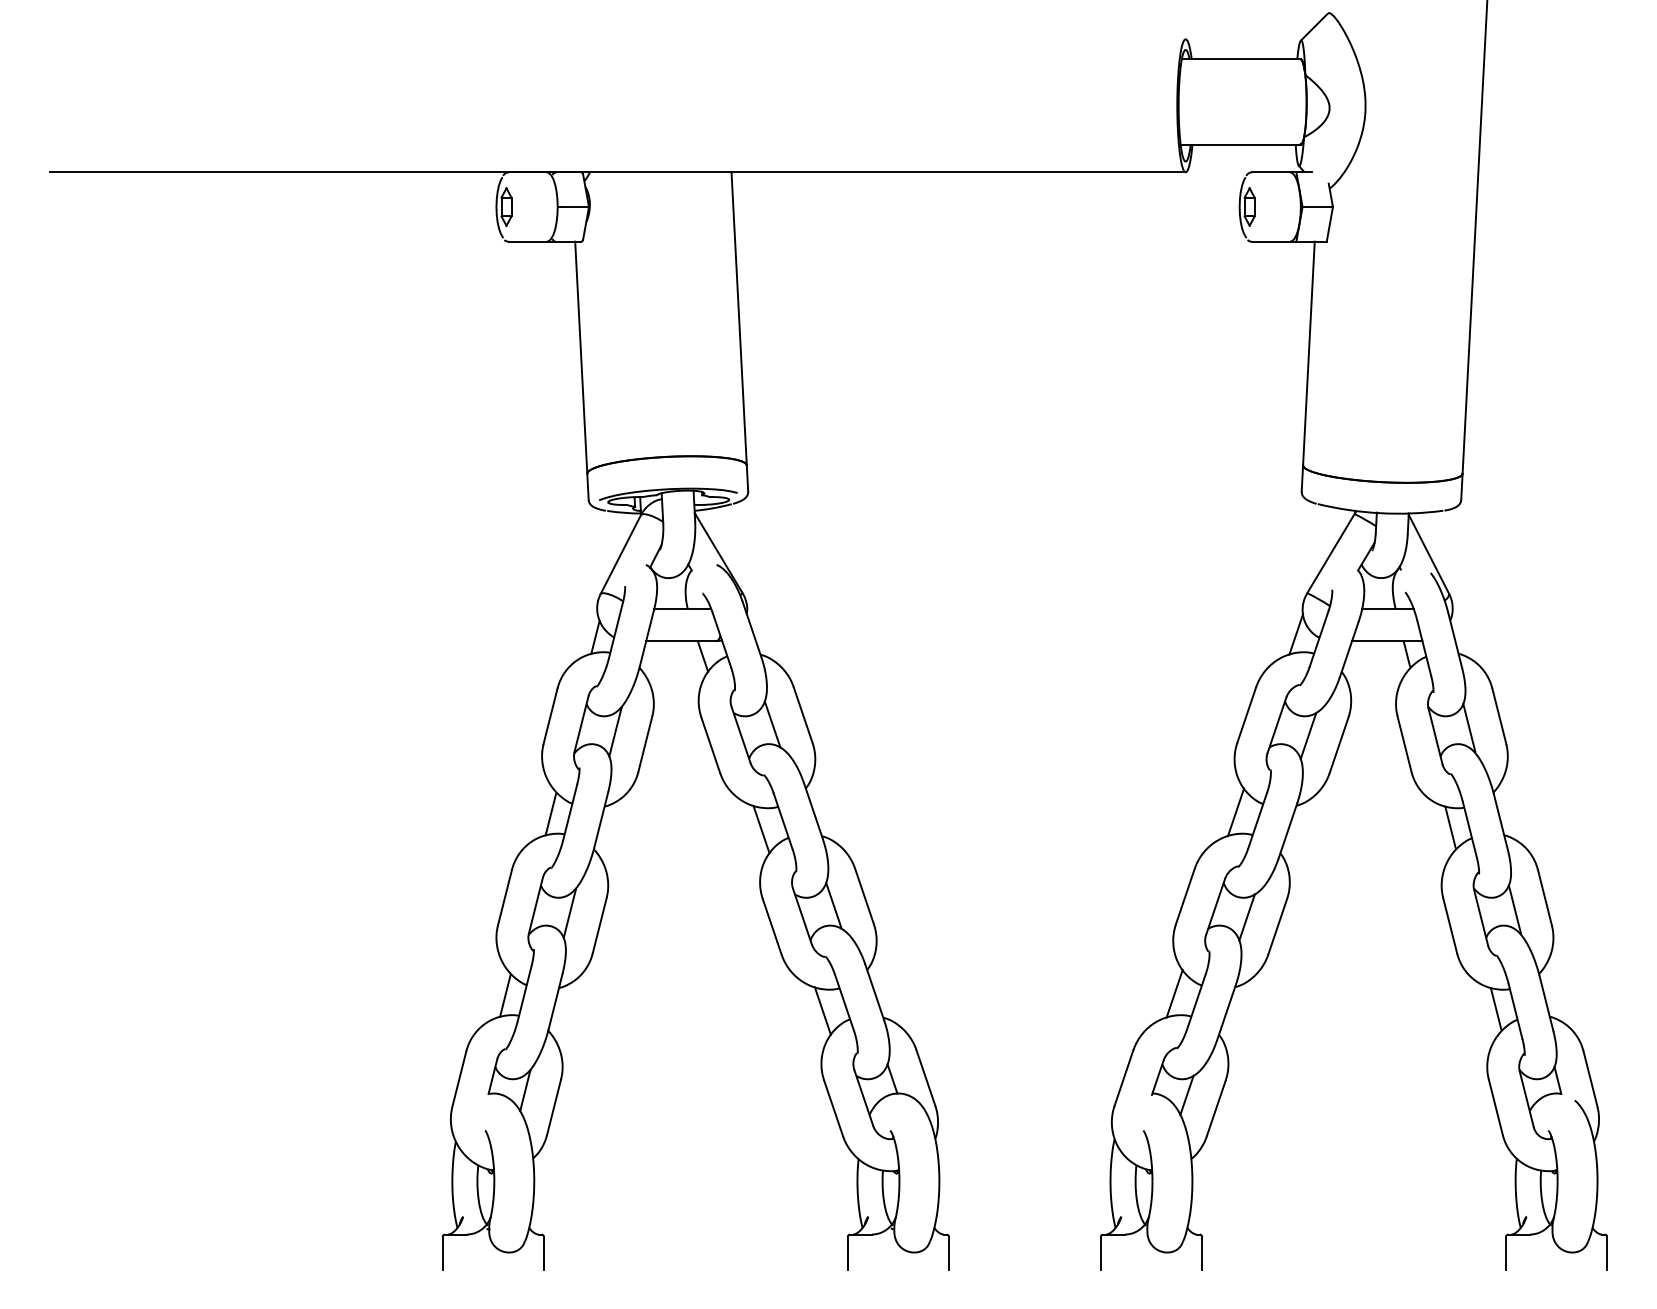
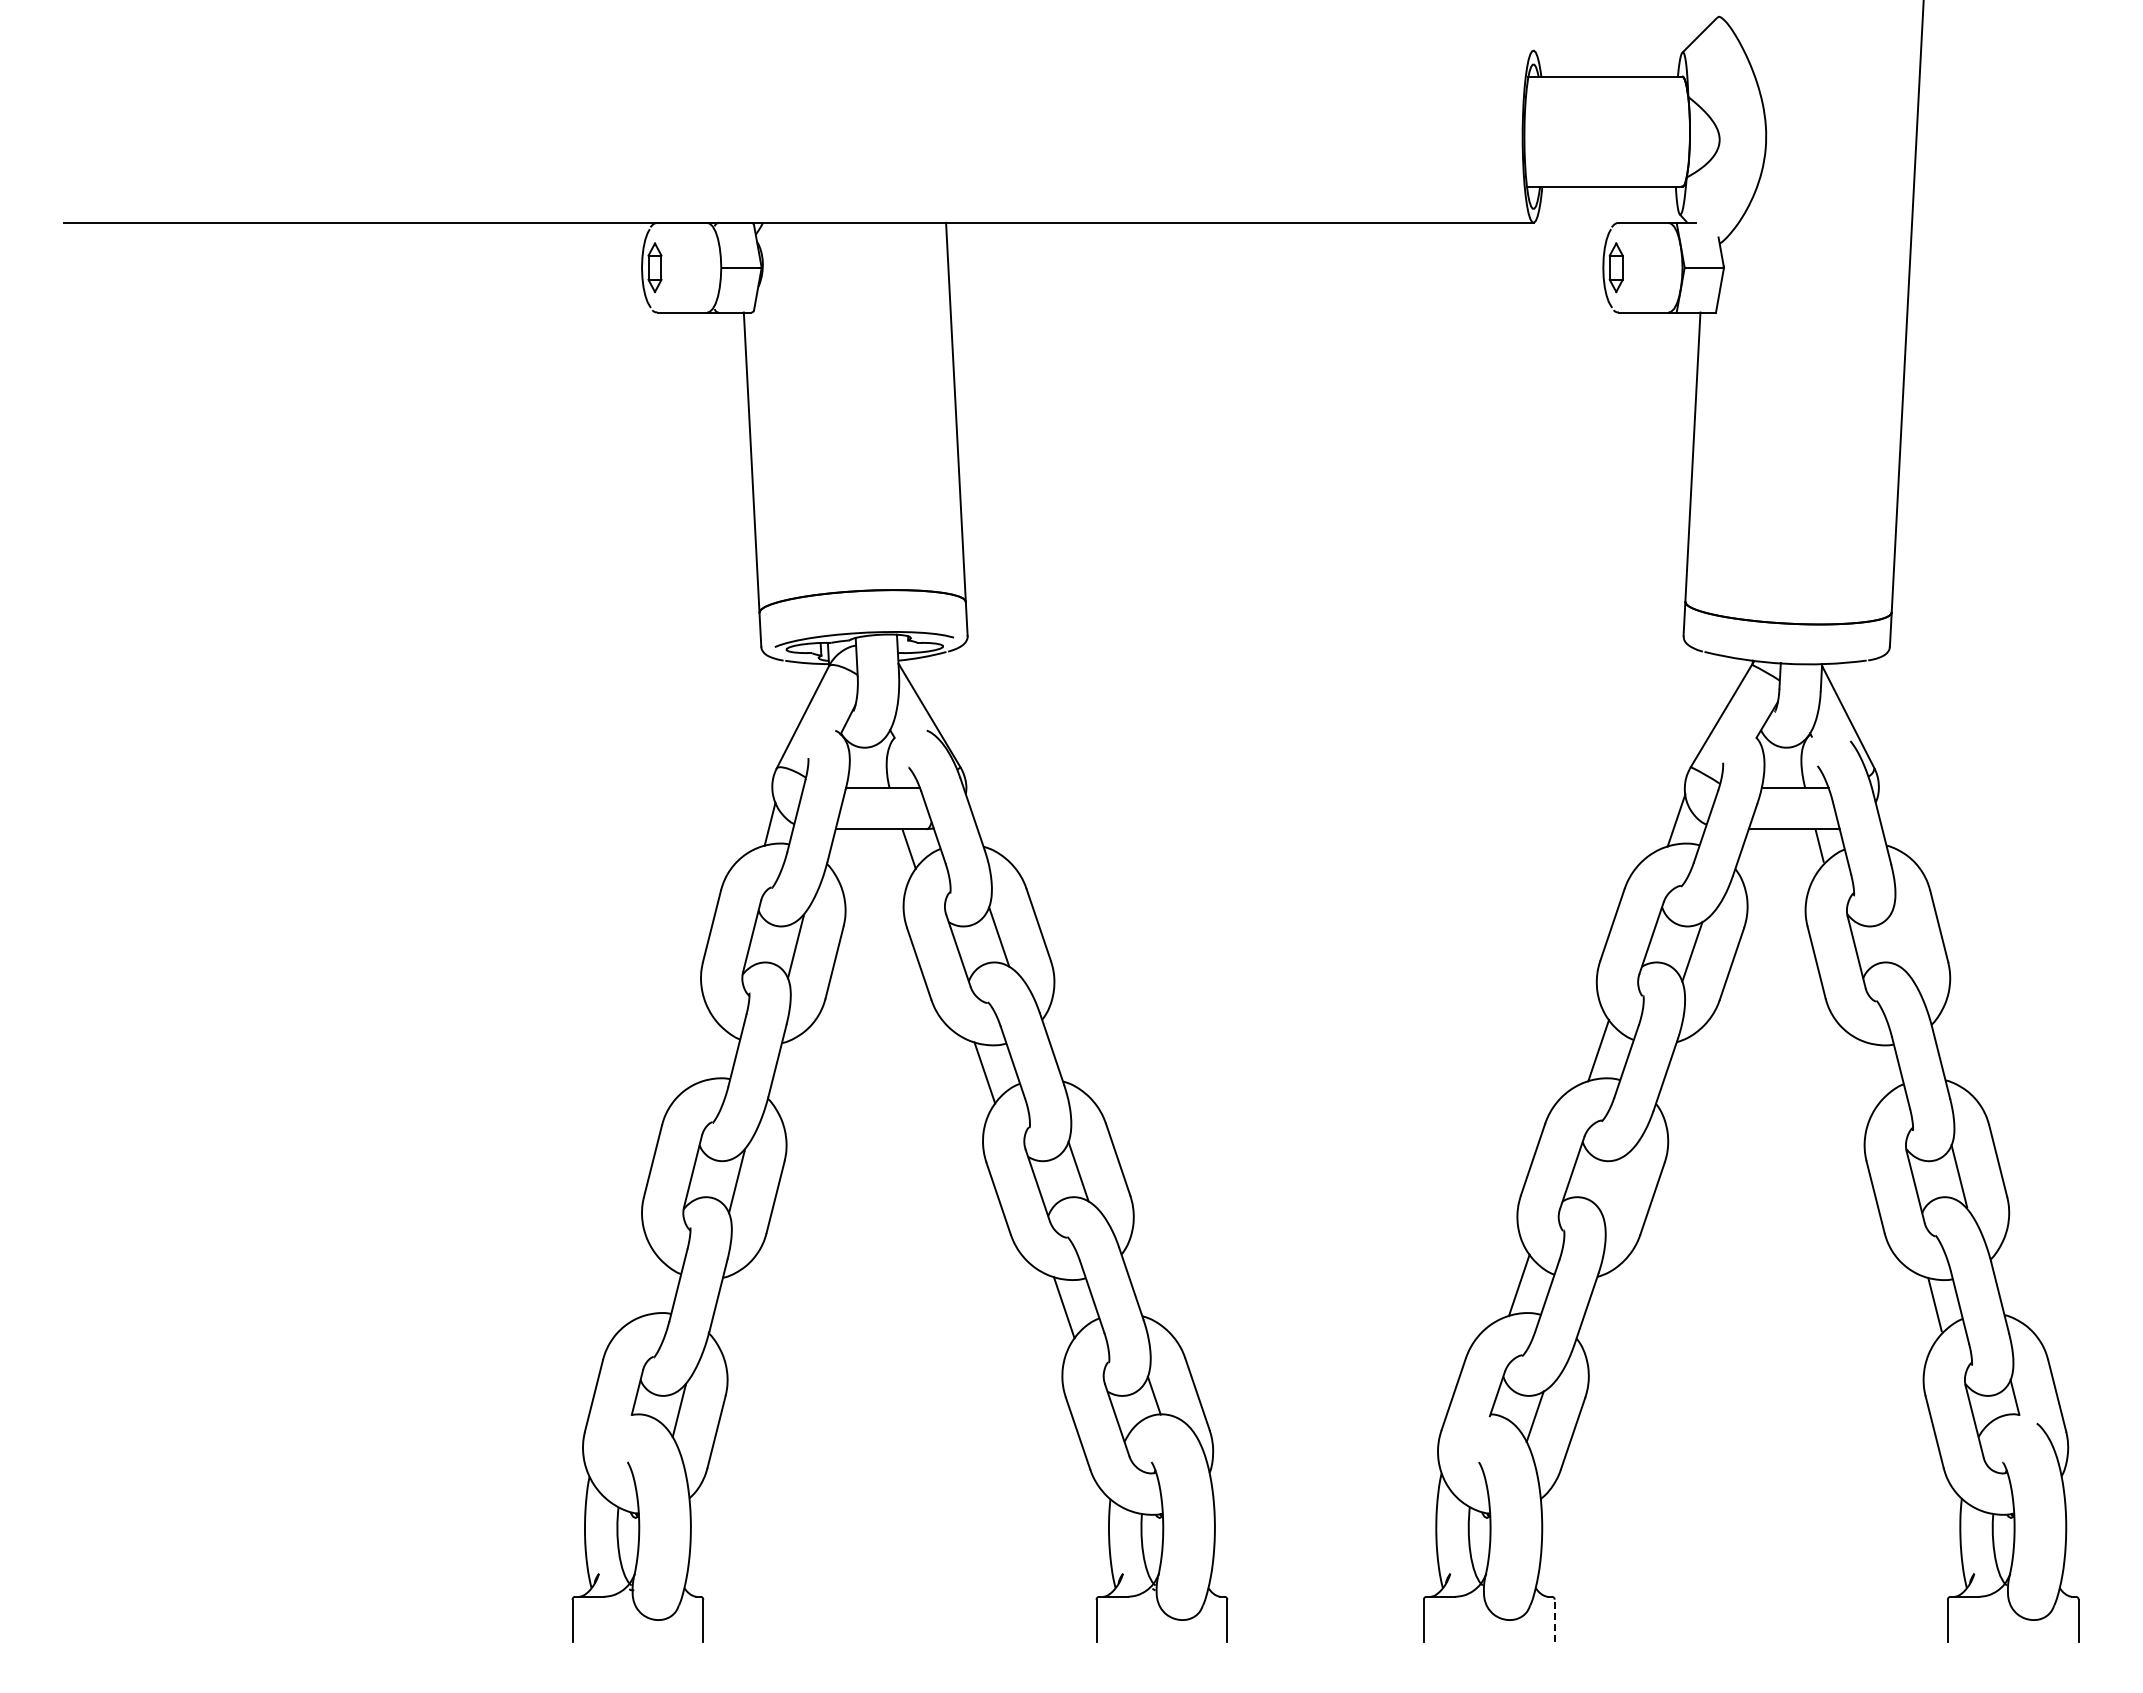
line: (1469, 727) -> (1900, 941), removed
line: (550, 814) -> (712, 1053), removed
line: (1450, 826) -> (1875, 1069), removed
line: (1246, 917) -> (1612, 1186), removed
line: (505, 996) -> (653, 1288), removed
line: (1201, 1252) -> (1554, 1620), solid -> dashed

